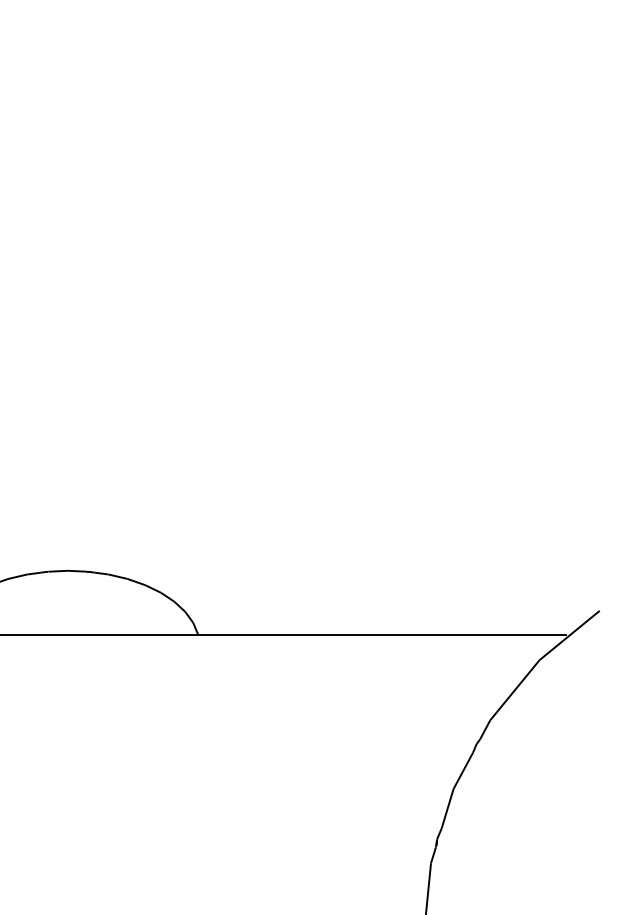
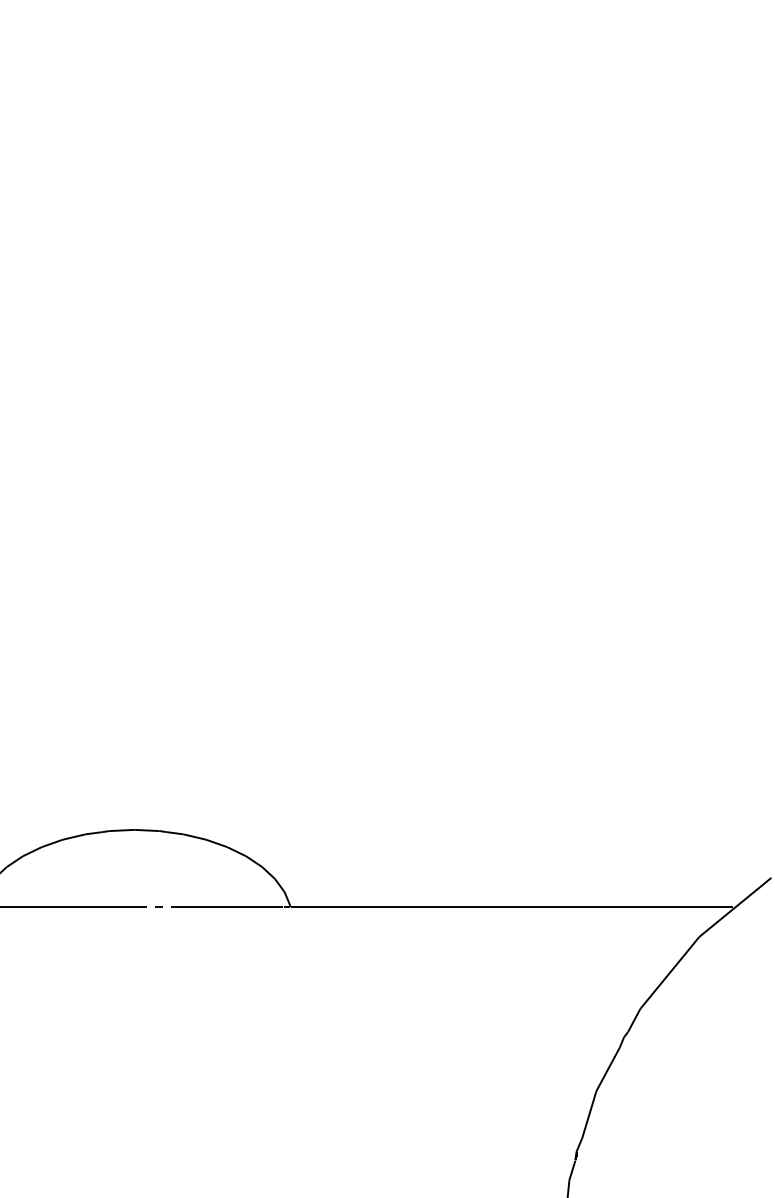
line: (87, 635) -> (158, 907), solid -> dashed

